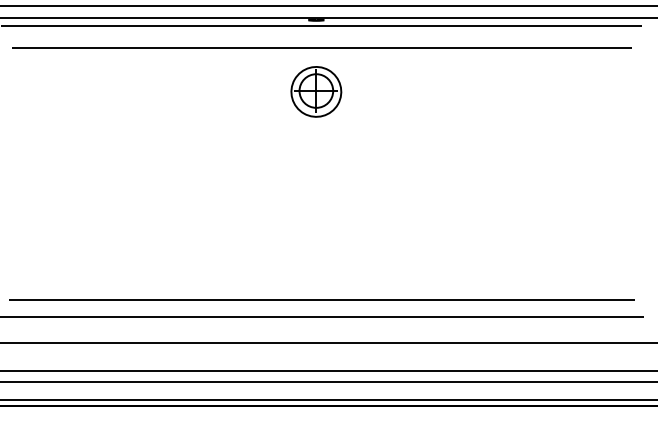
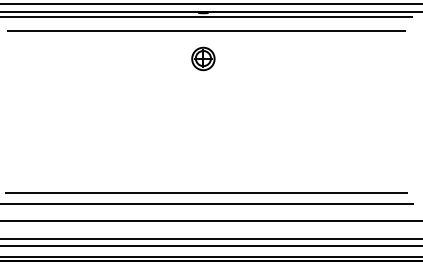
part: (316, 91) -> (203, 58), size x0.7

